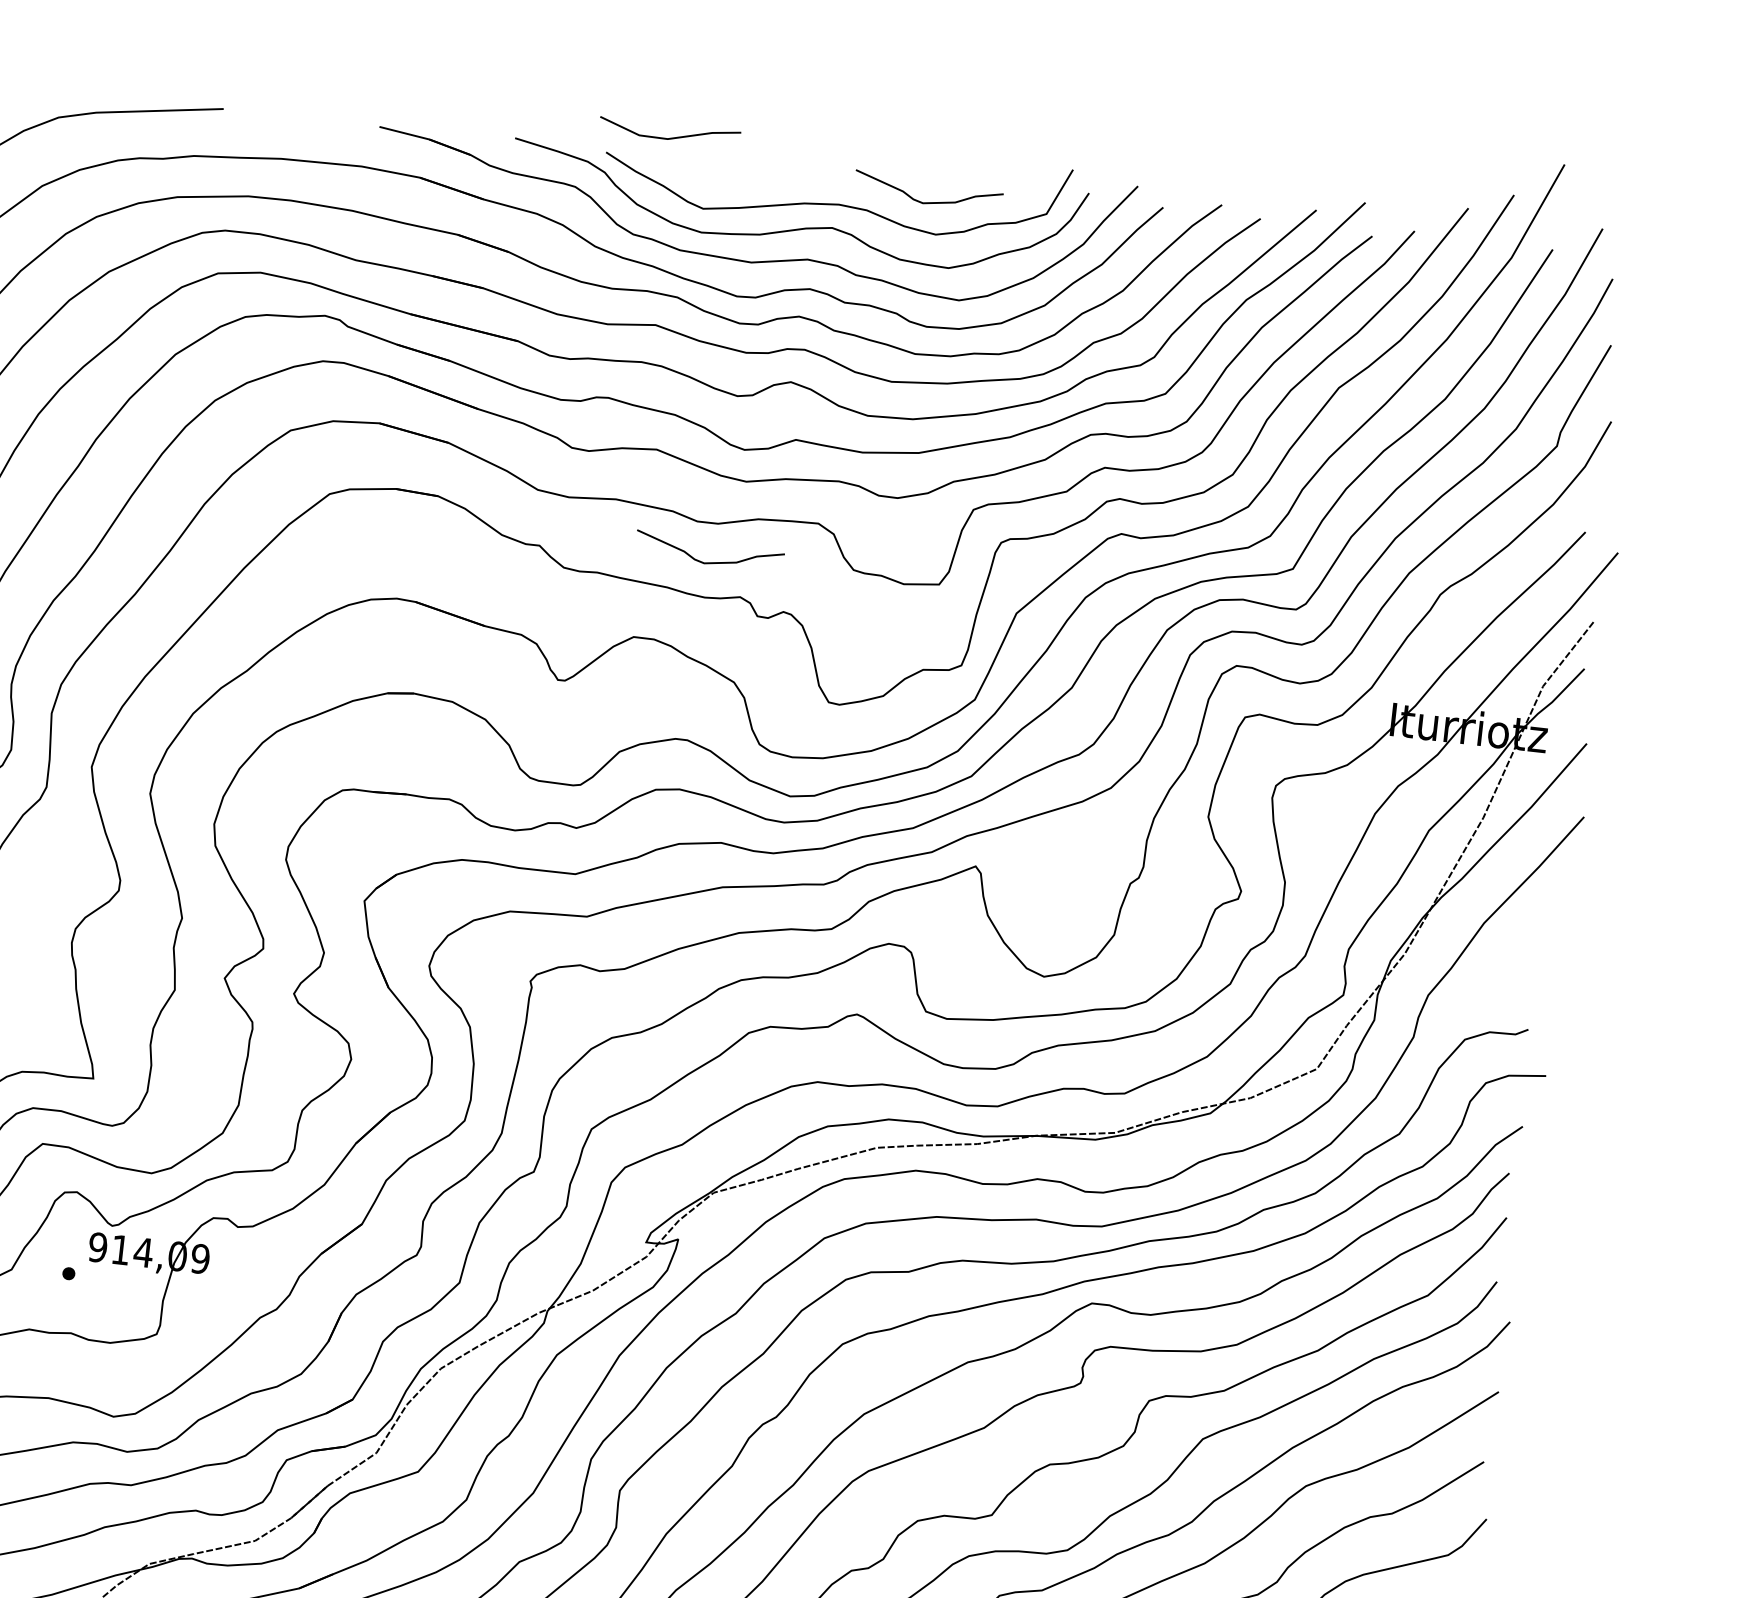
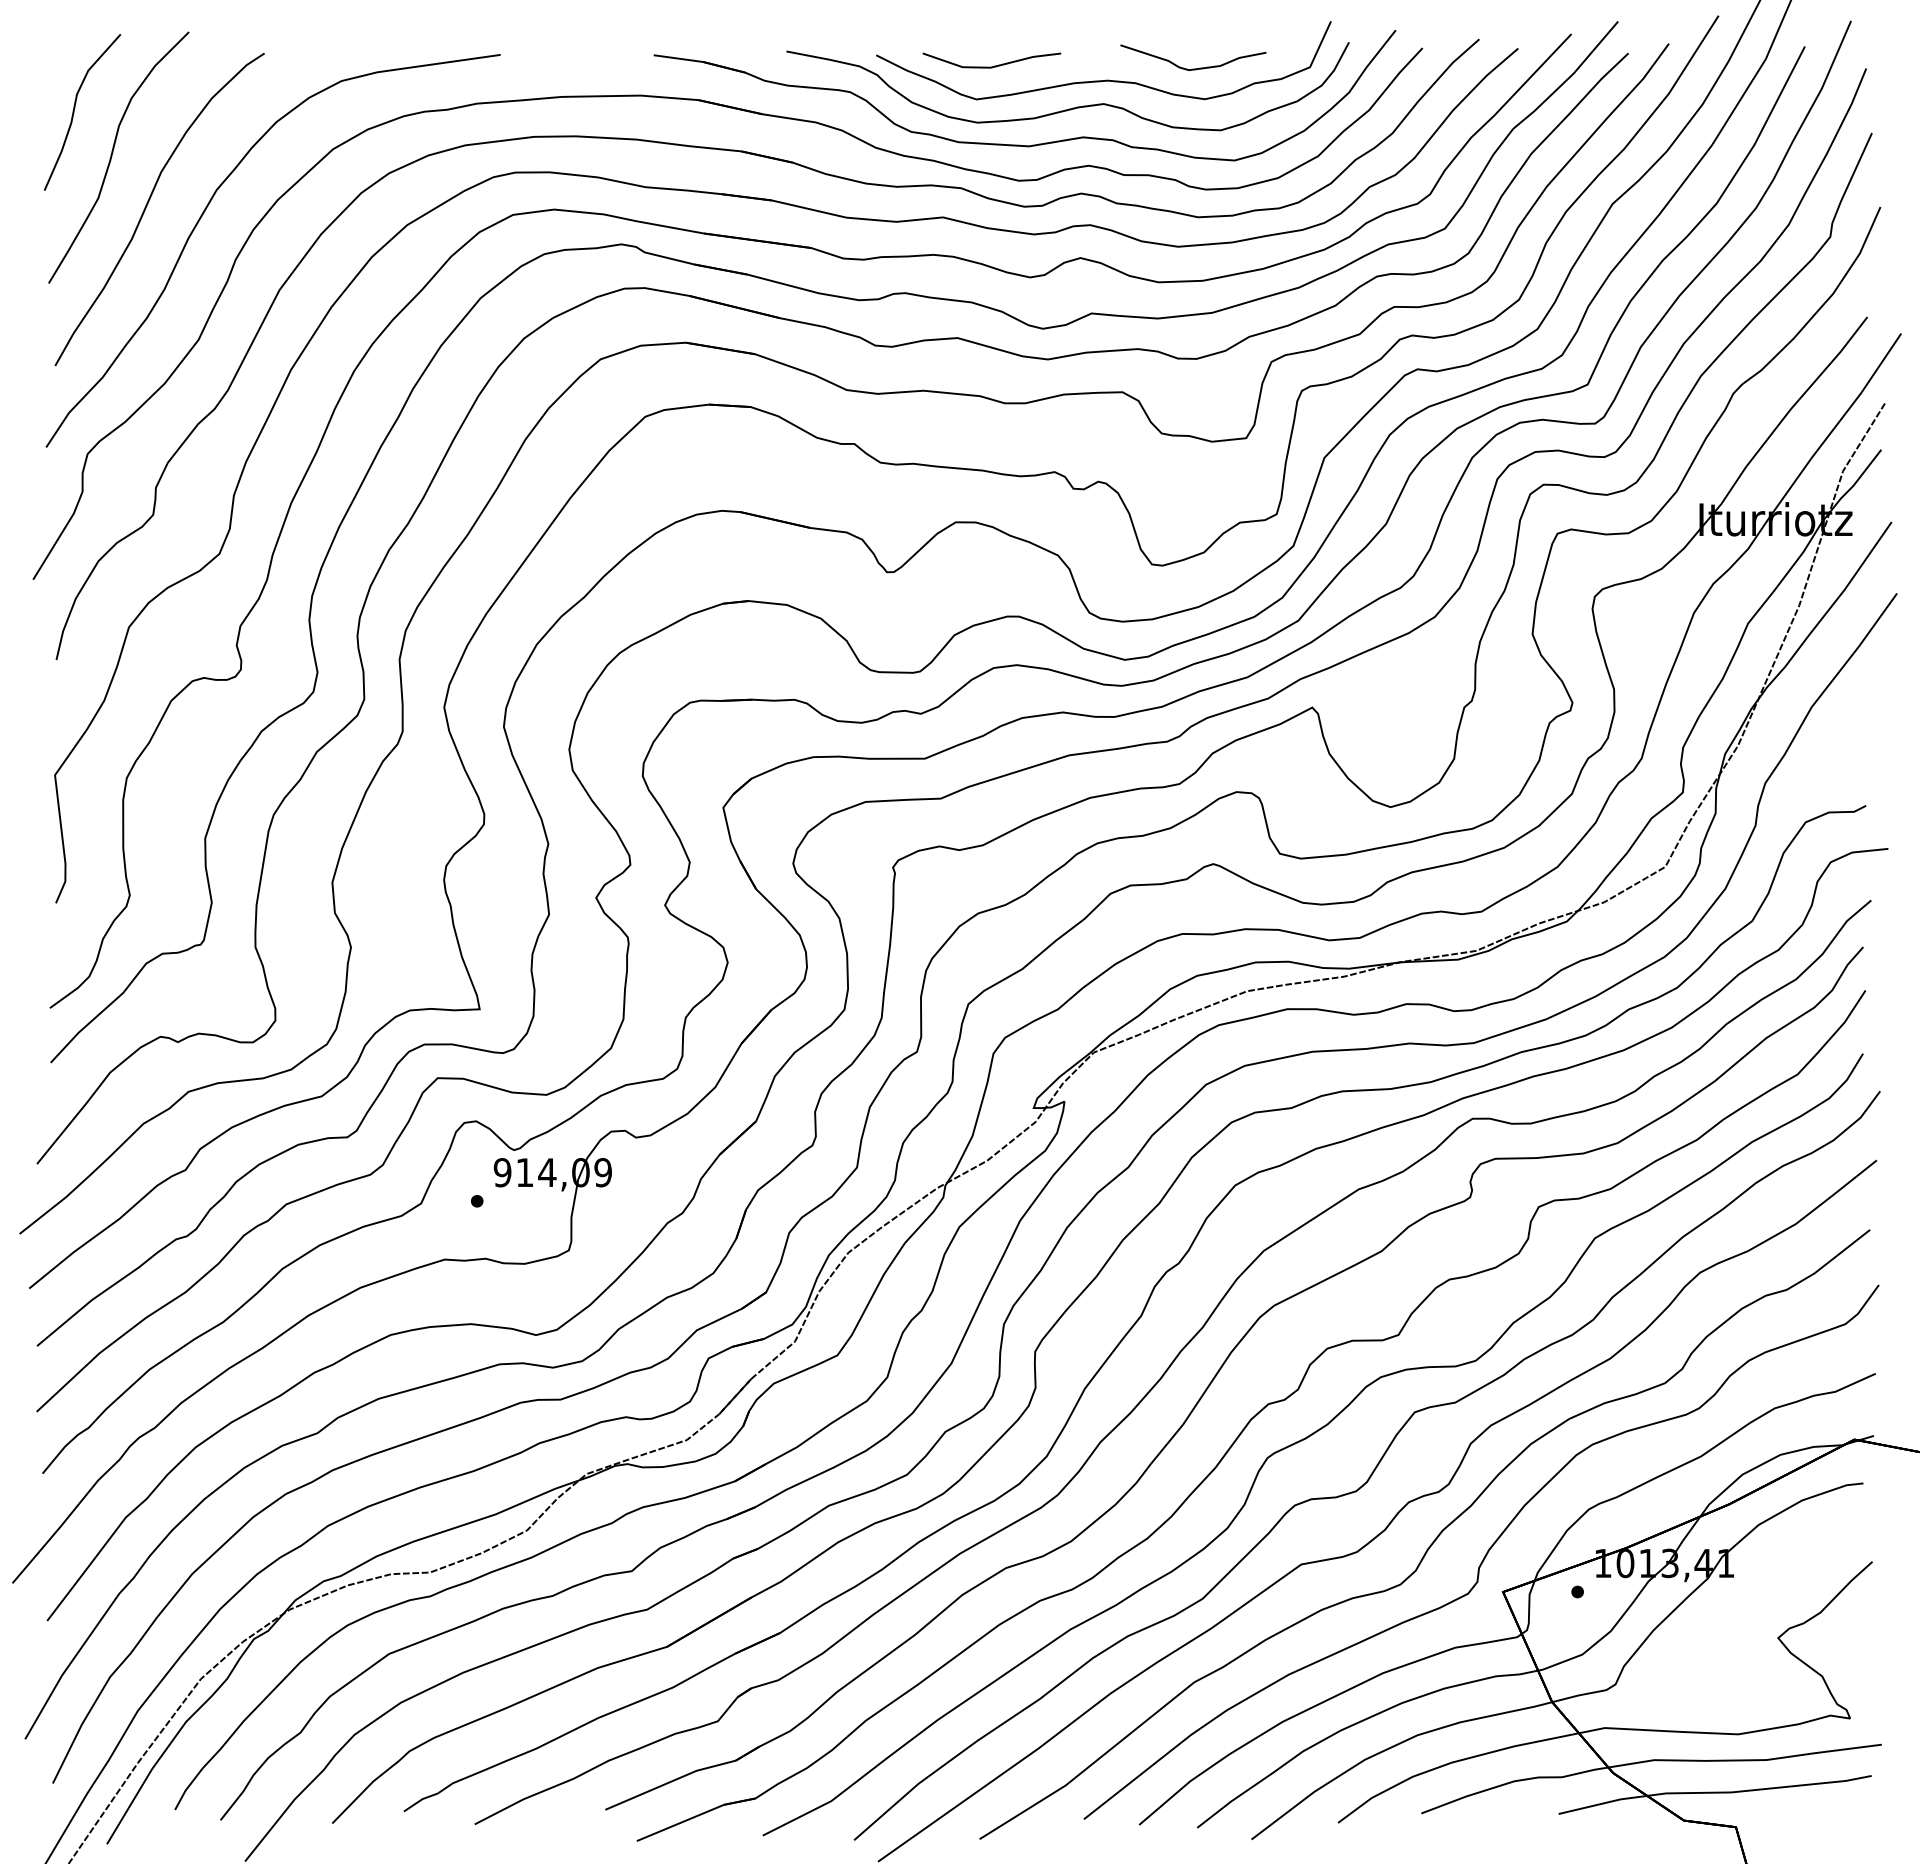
line: (672, 137) -> (994, 65), moved
curve: (708, 562) -> (1020, 441), removed

